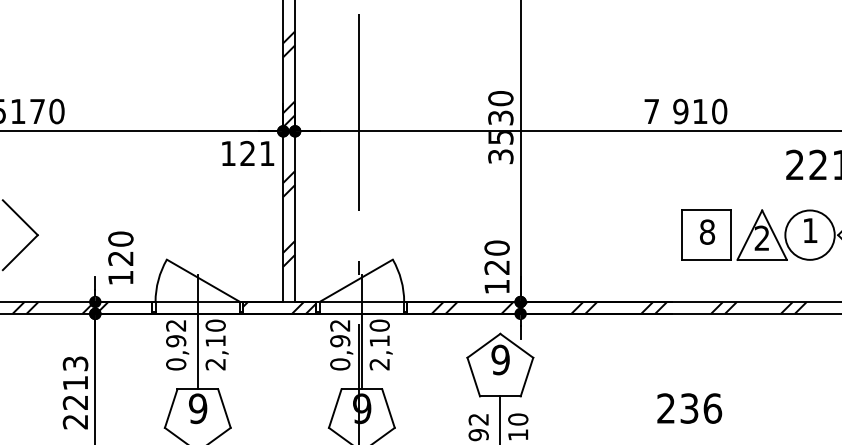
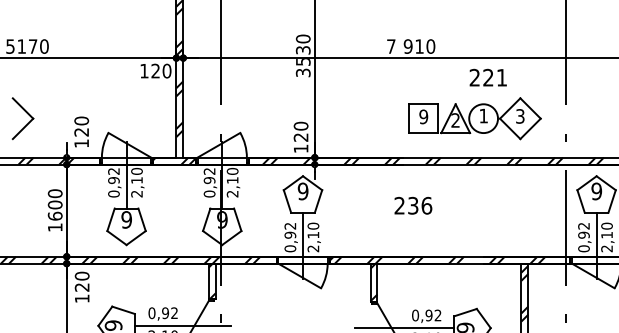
text: (266, 152) -> (166, 70), 121 -> 120
text: (706, 231) -> (423, 116), 8 -> 9
text: (74, 392) -> (54, 210), 2213 -> 1600
text: (689, 408) -> (413, 205), moved

